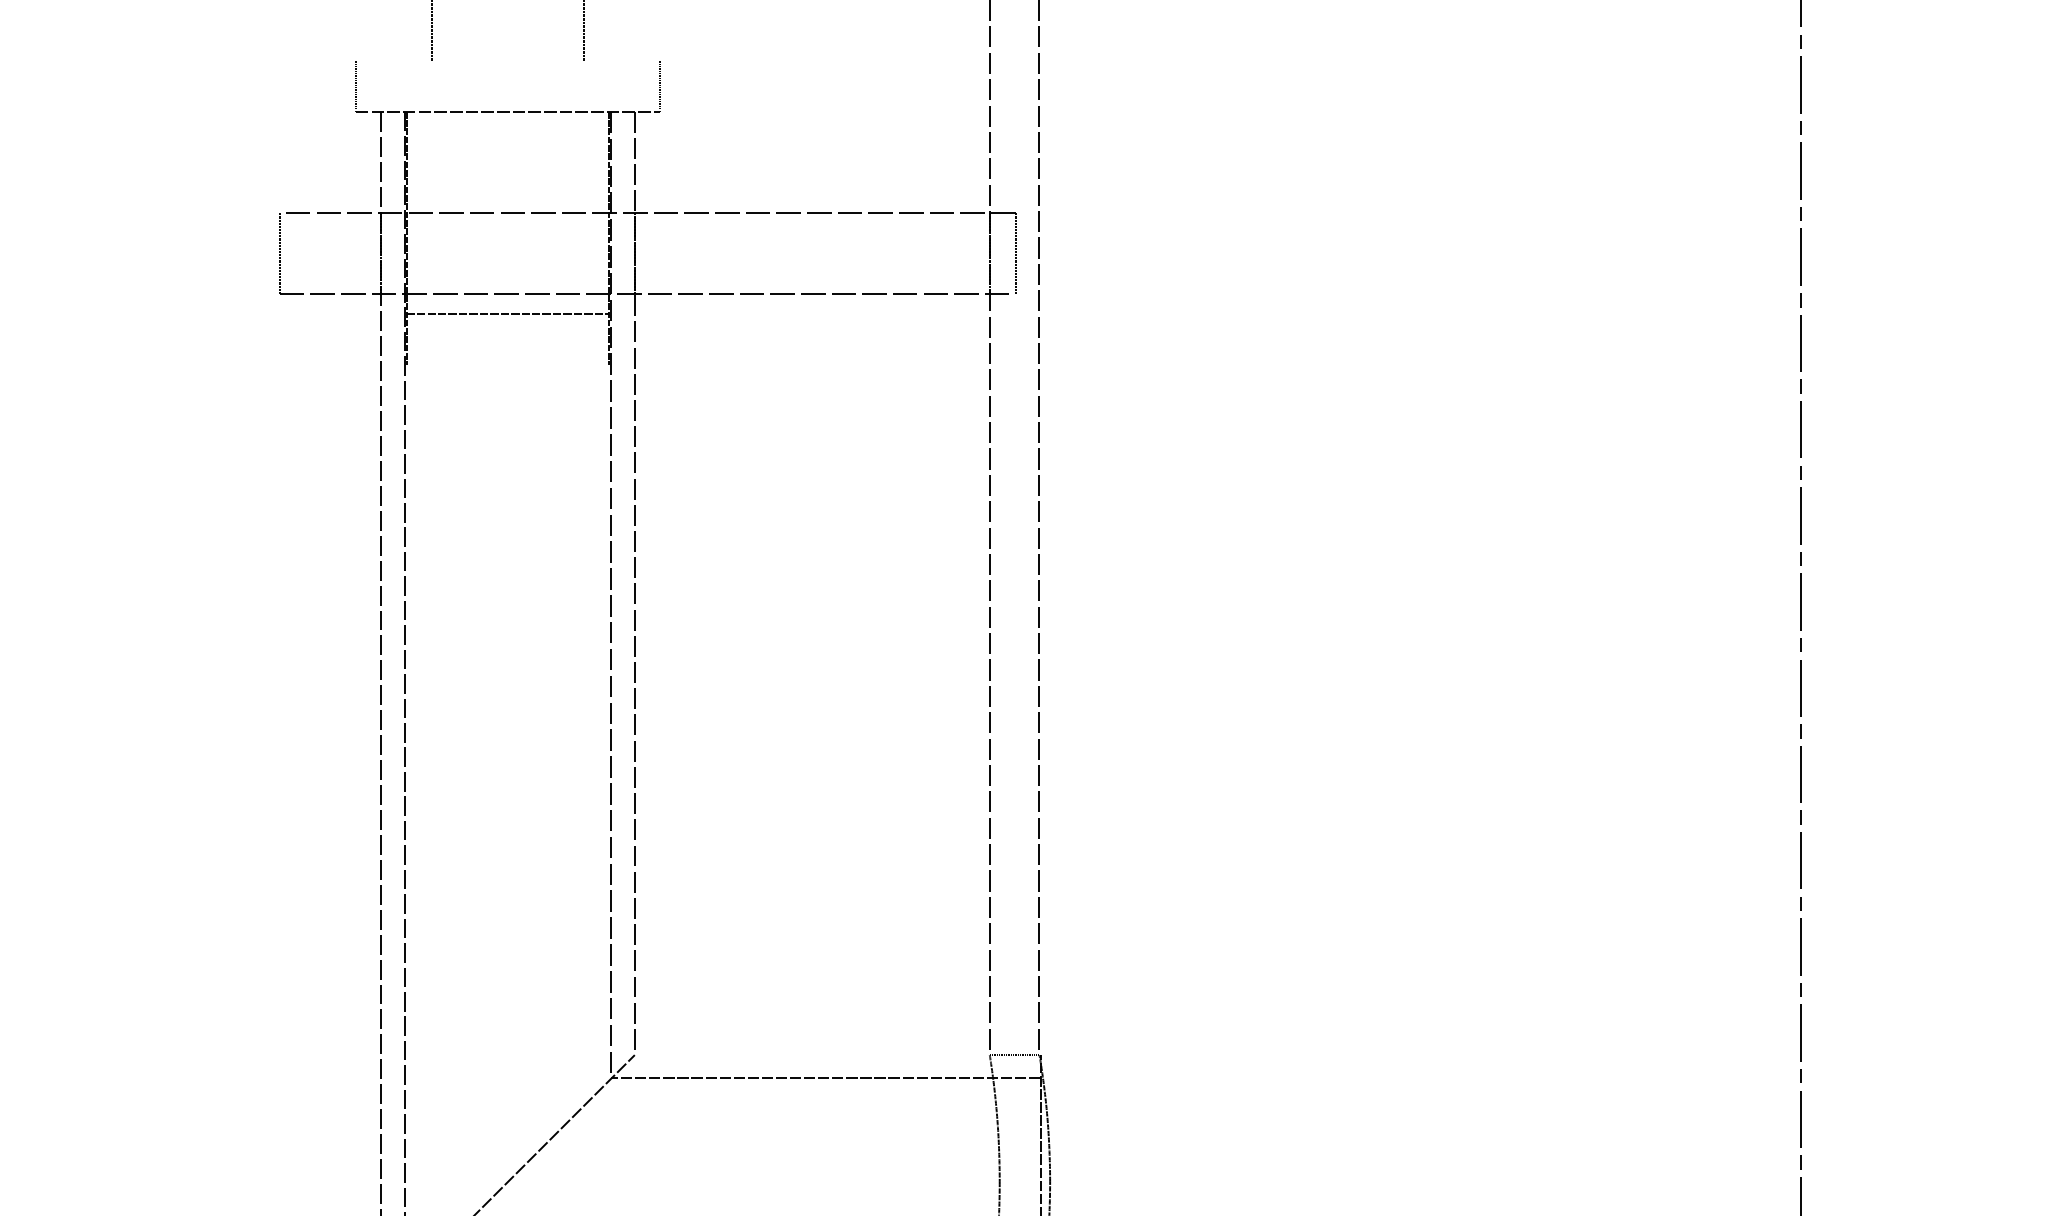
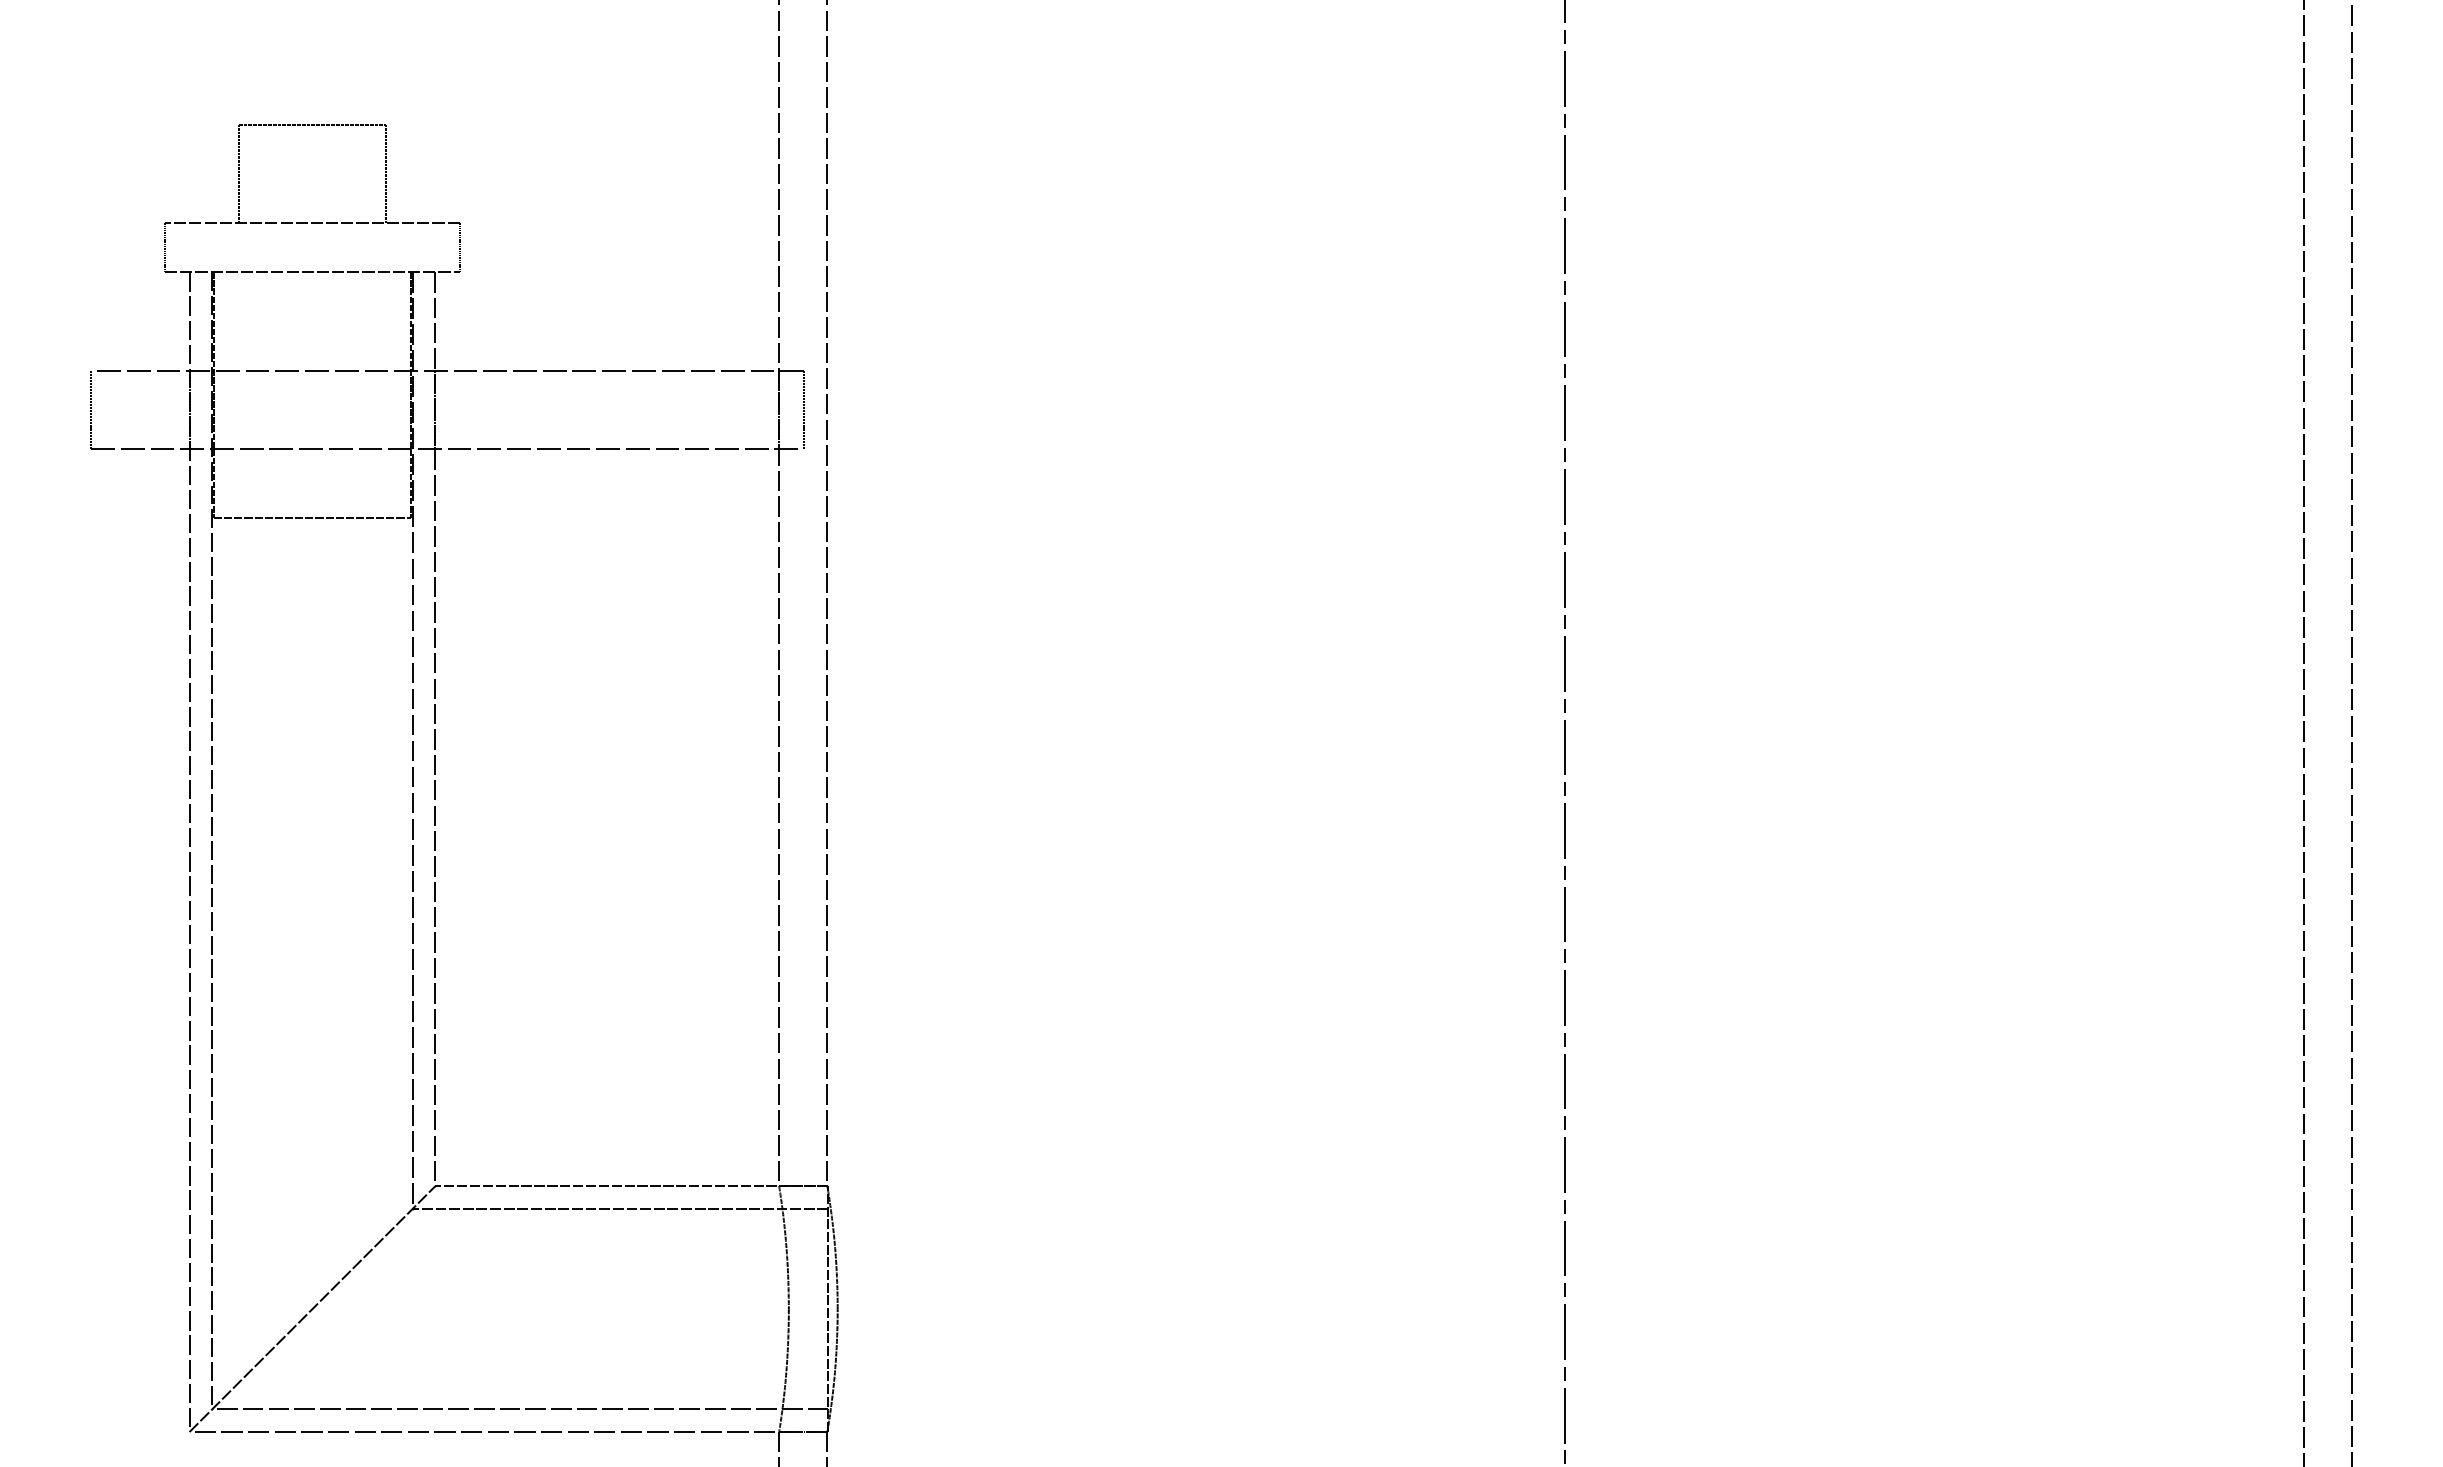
line: (507, 61) -> (311, 223), added
line: (508, 314) -> (312, 518), moved
line: (837, 1055) -> (631, 1186), added

